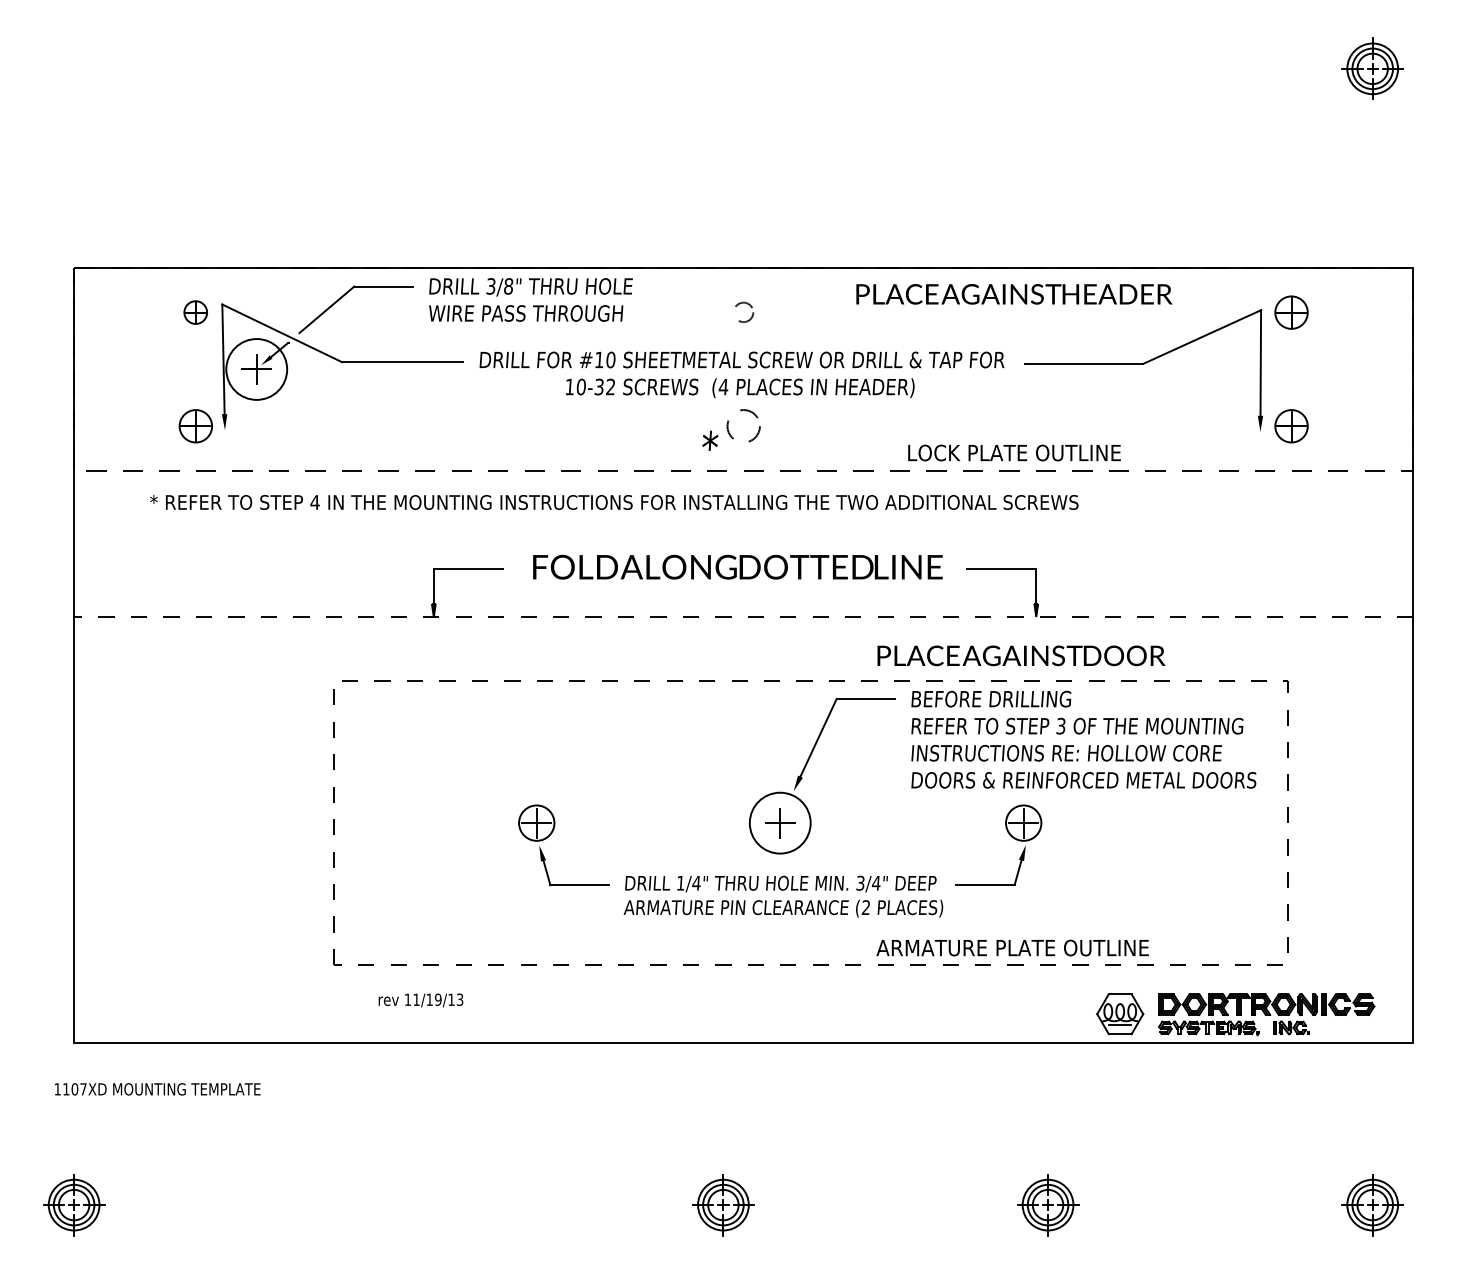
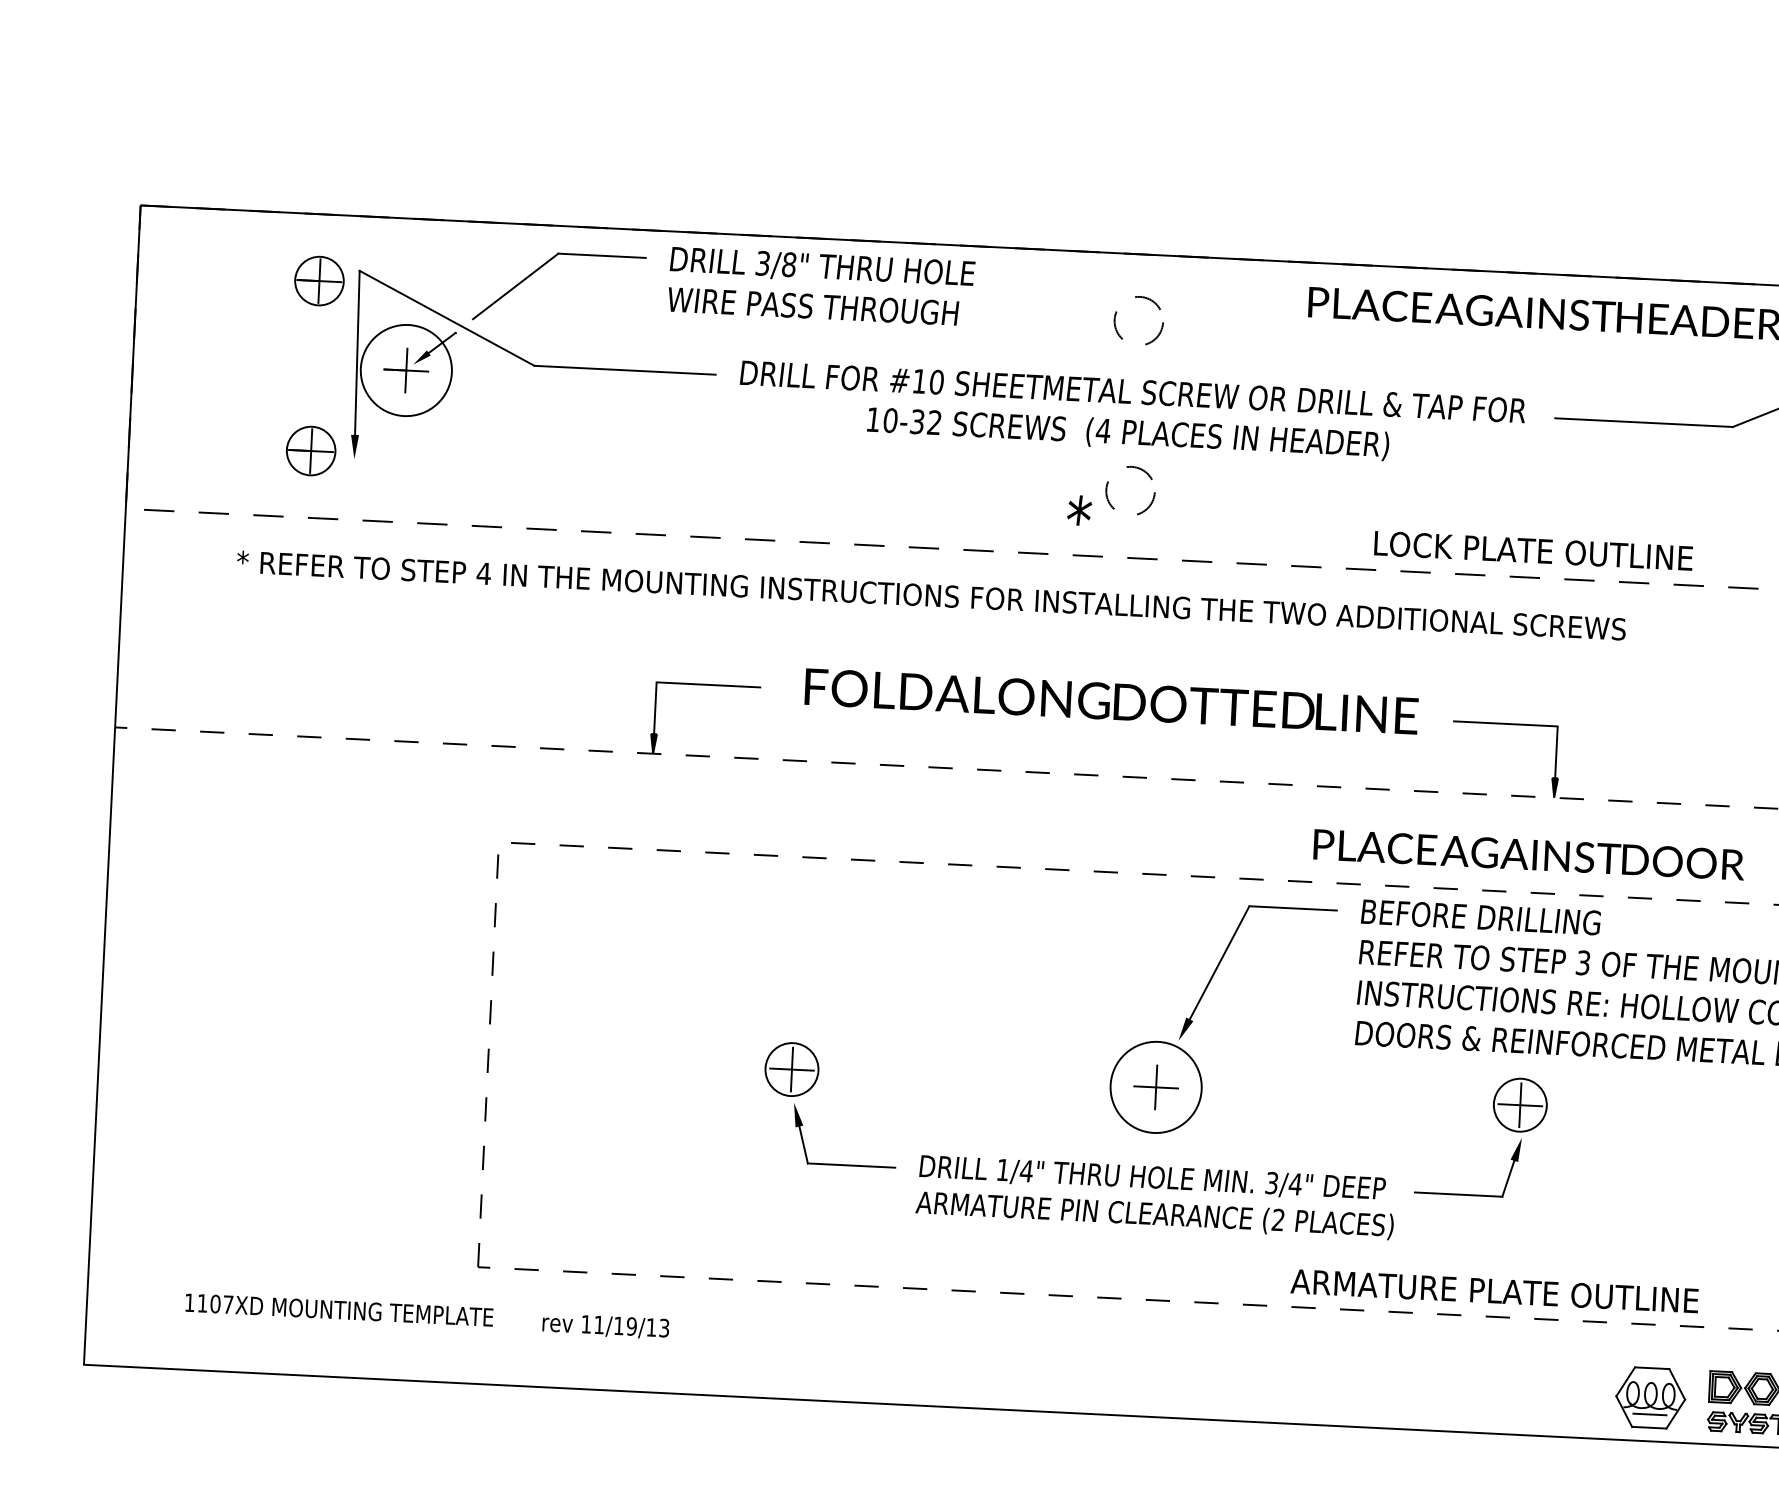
circle: (743, 311) -> (1138, 319), size x1.67
part: (195, 312) -> (318, 280), size x1.43
text: (157, 1089) -> (339, 1310), moved

